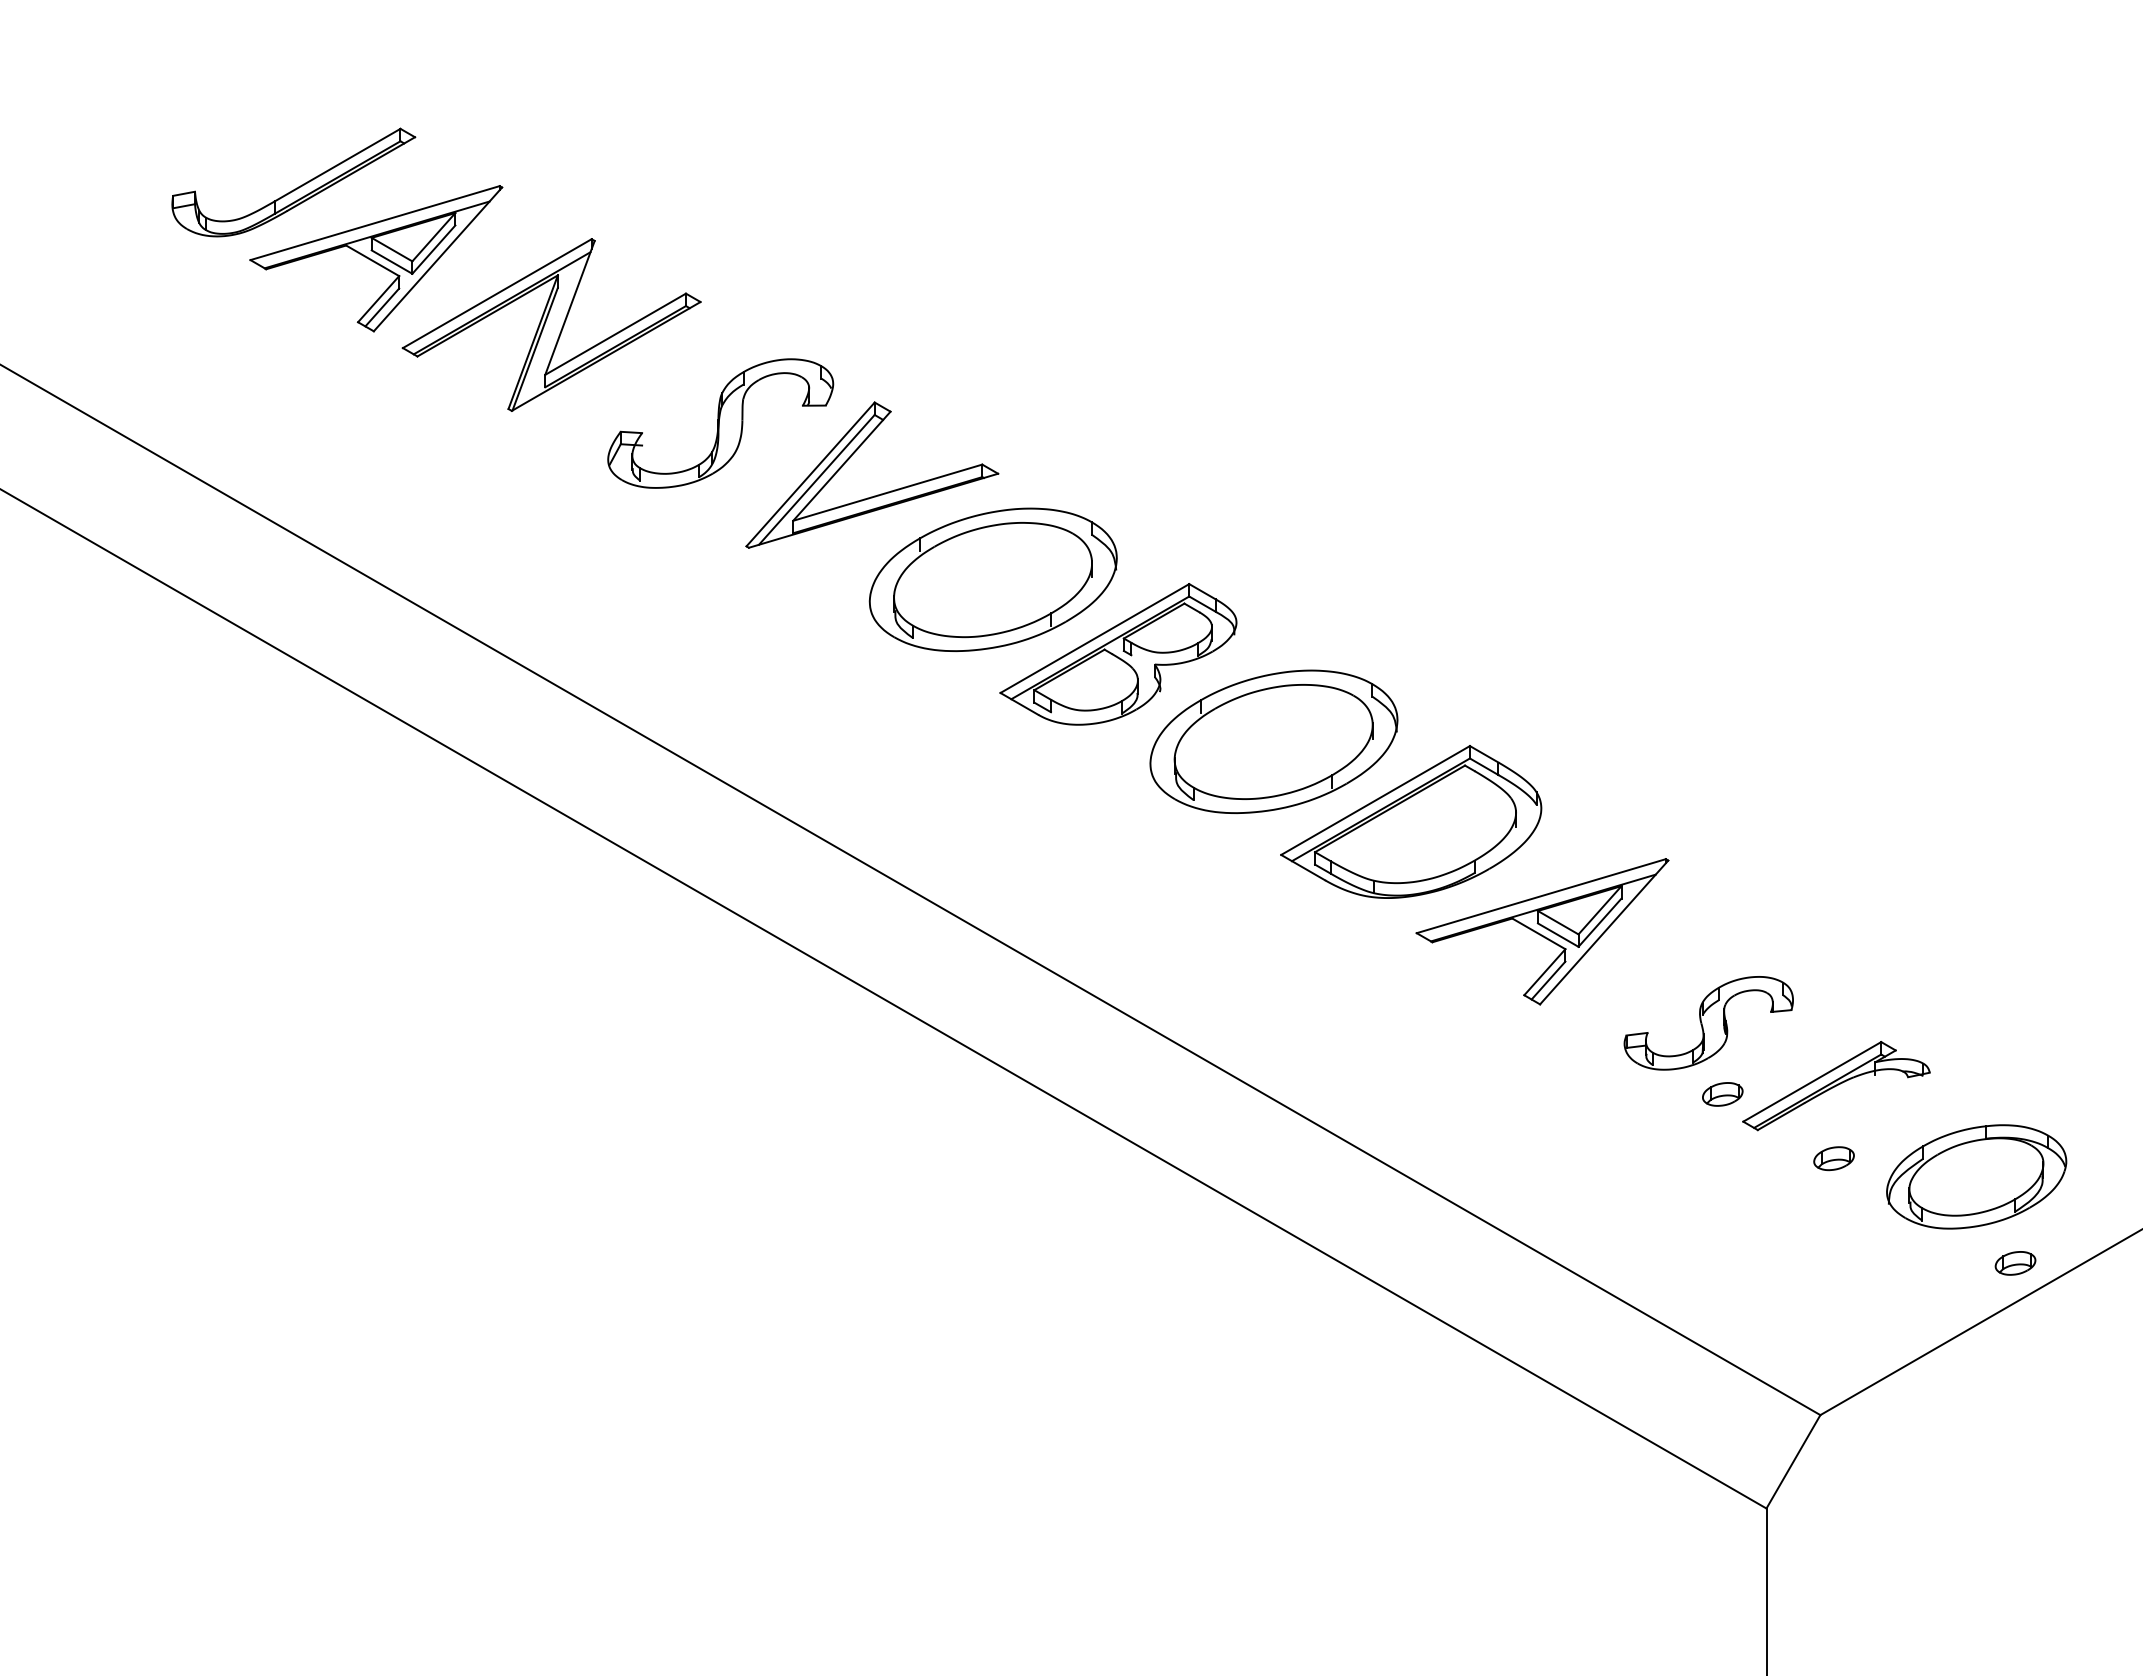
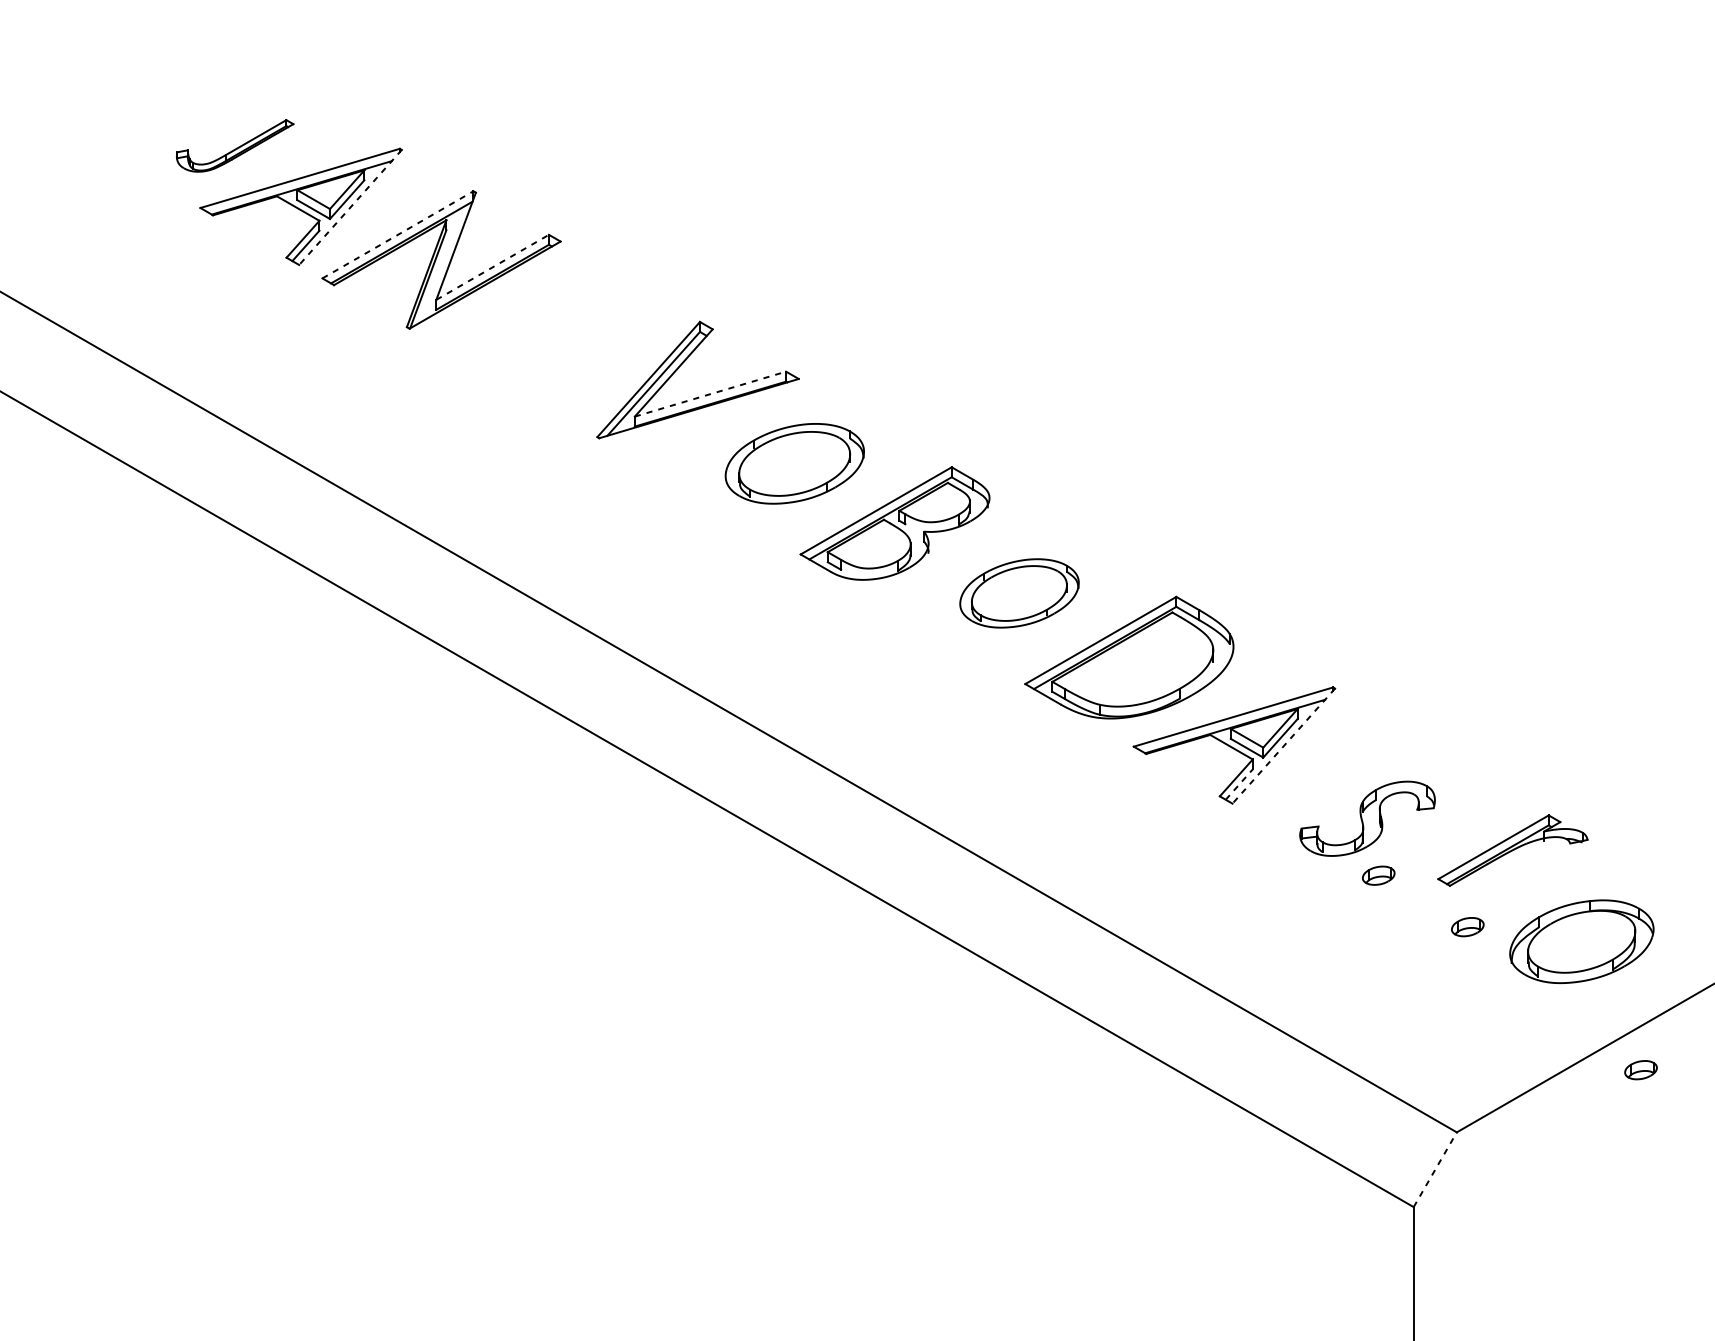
part: (293, 182) -> (234, 145), size x0.6
line: (437, 259) -> (350, 207), solid -> dashed
line: (497, 293) -> (398, 234), solid -> dashed
line: (616, 334) -> (493, 267), solid -> dashed
part: (720, 423) -> (576, 338), removed
line: (887, 492) -> (710, 393), solid -> dashed
part: (992, 579) -> (794, 463), size x0.7
part: (1273, 741) -> (1019, 593), size x0.6
line: (1603, 932) -> (1283, 746), solid -> dashed
line: (1548, 980) -> (1239, 784), solid -> dashed
part: (1836, 1086) -> (1512, 850), moved
part: (2015, 1263) -> (1640, 1070), moved
line: (1793, 1461) -> (1435, 1169), solid -> dashed

